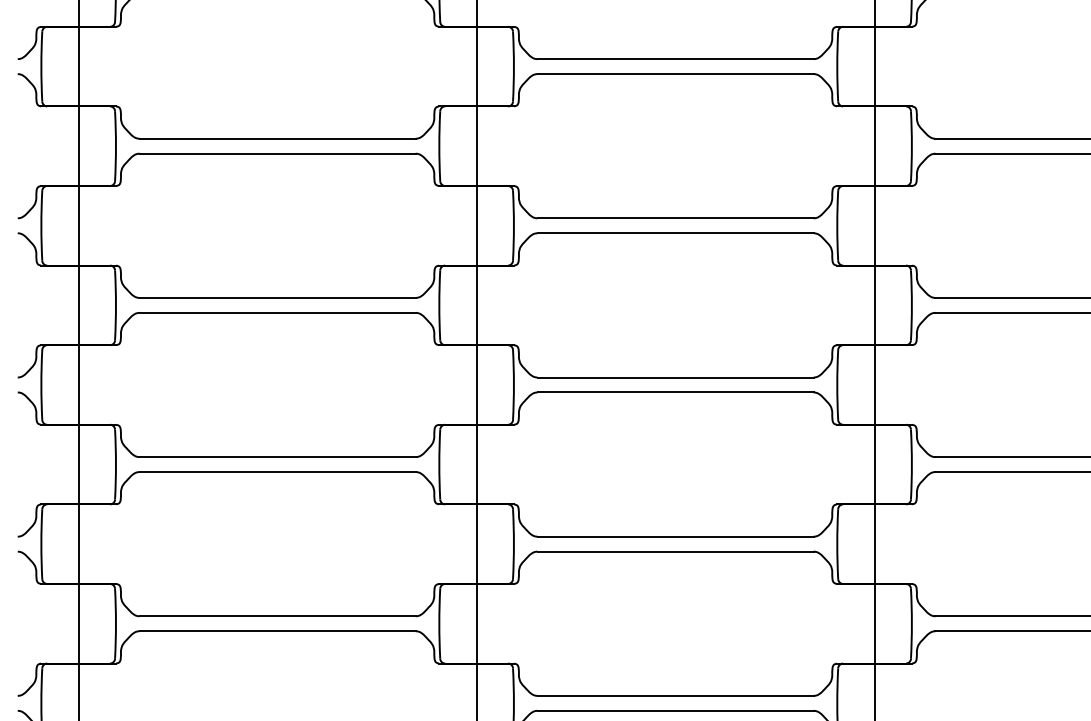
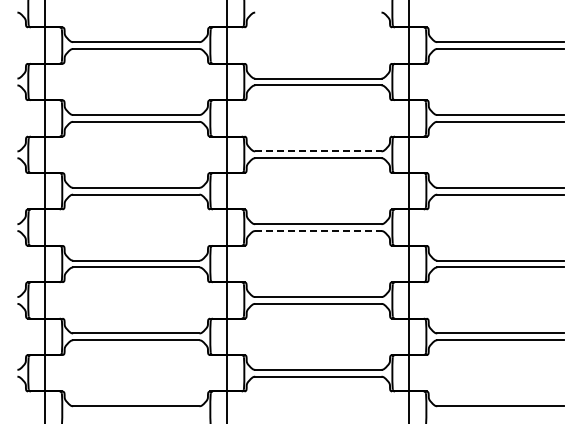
line: (675, 218) -> (318, 151), solid -> dashed
line: (675, 393) -> (318, 231), solid -> dashed

